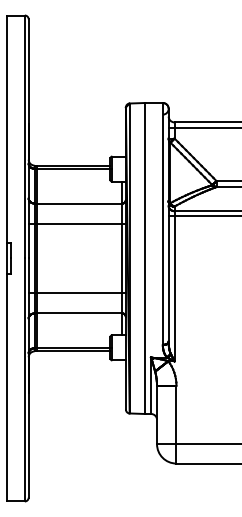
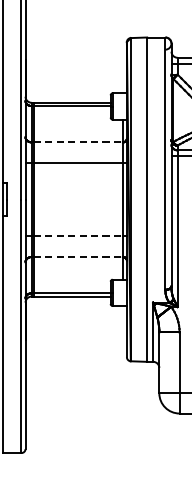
line: (79, 203) -> (78, 142), solid -> dashed
line: (79, 293) -> (78, 236), solid -> dashed
line: (79, 313) -> (78, 257), solid -> dashed

